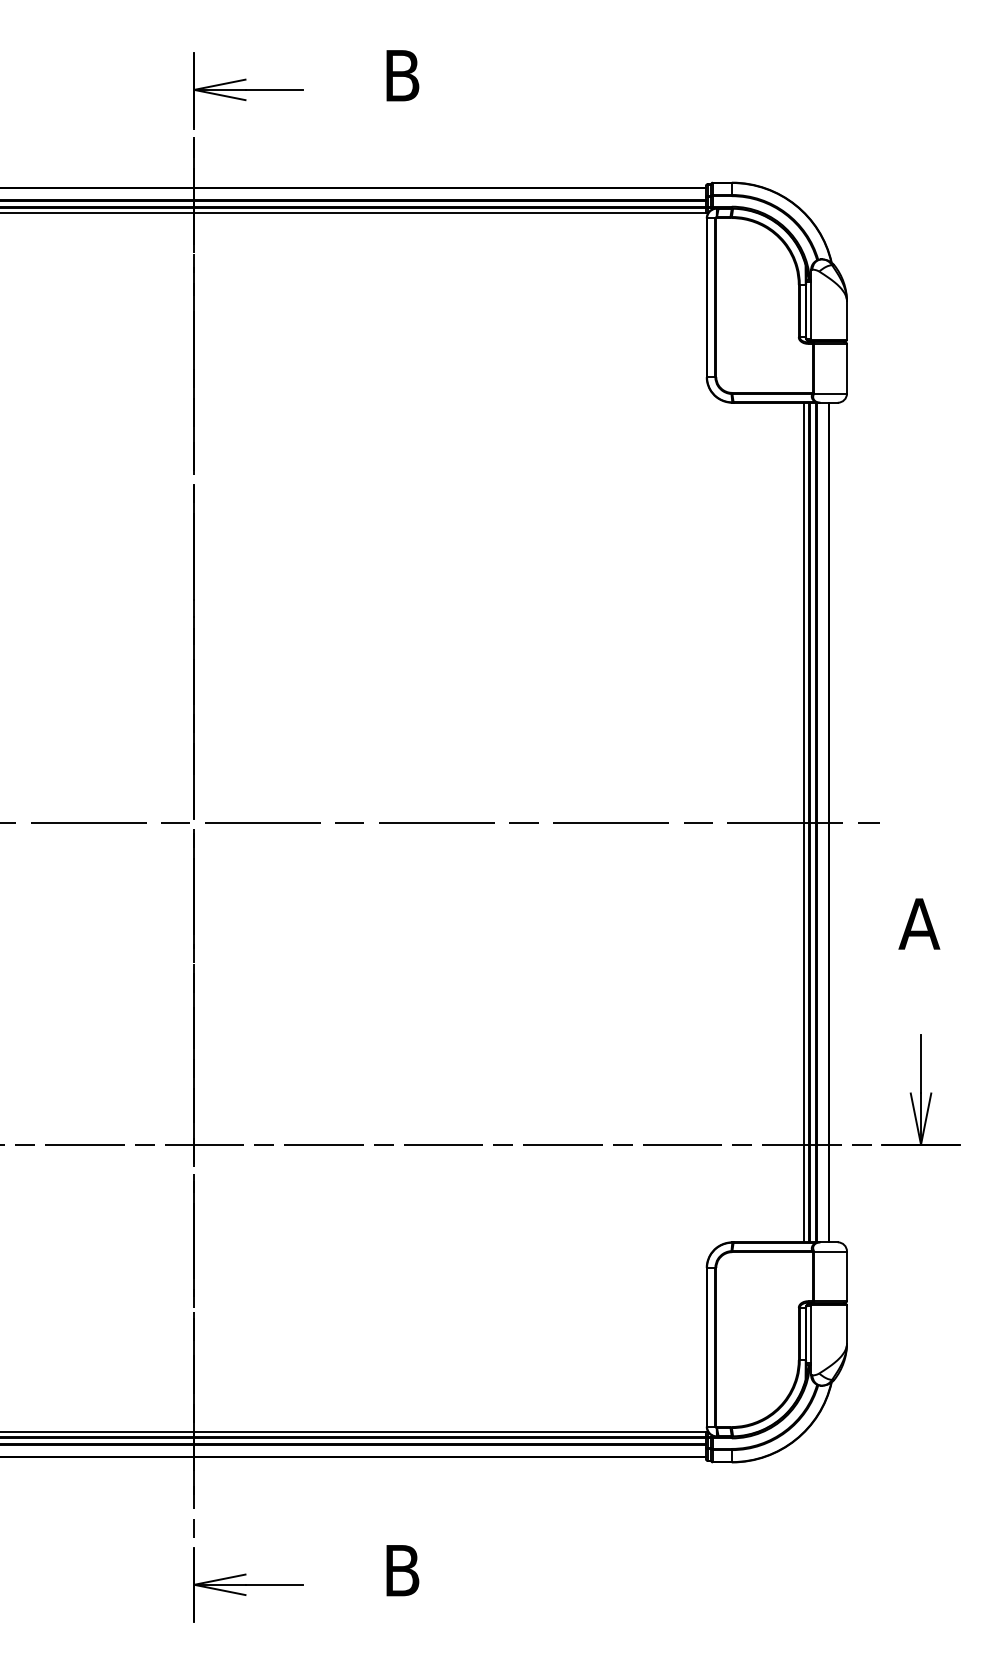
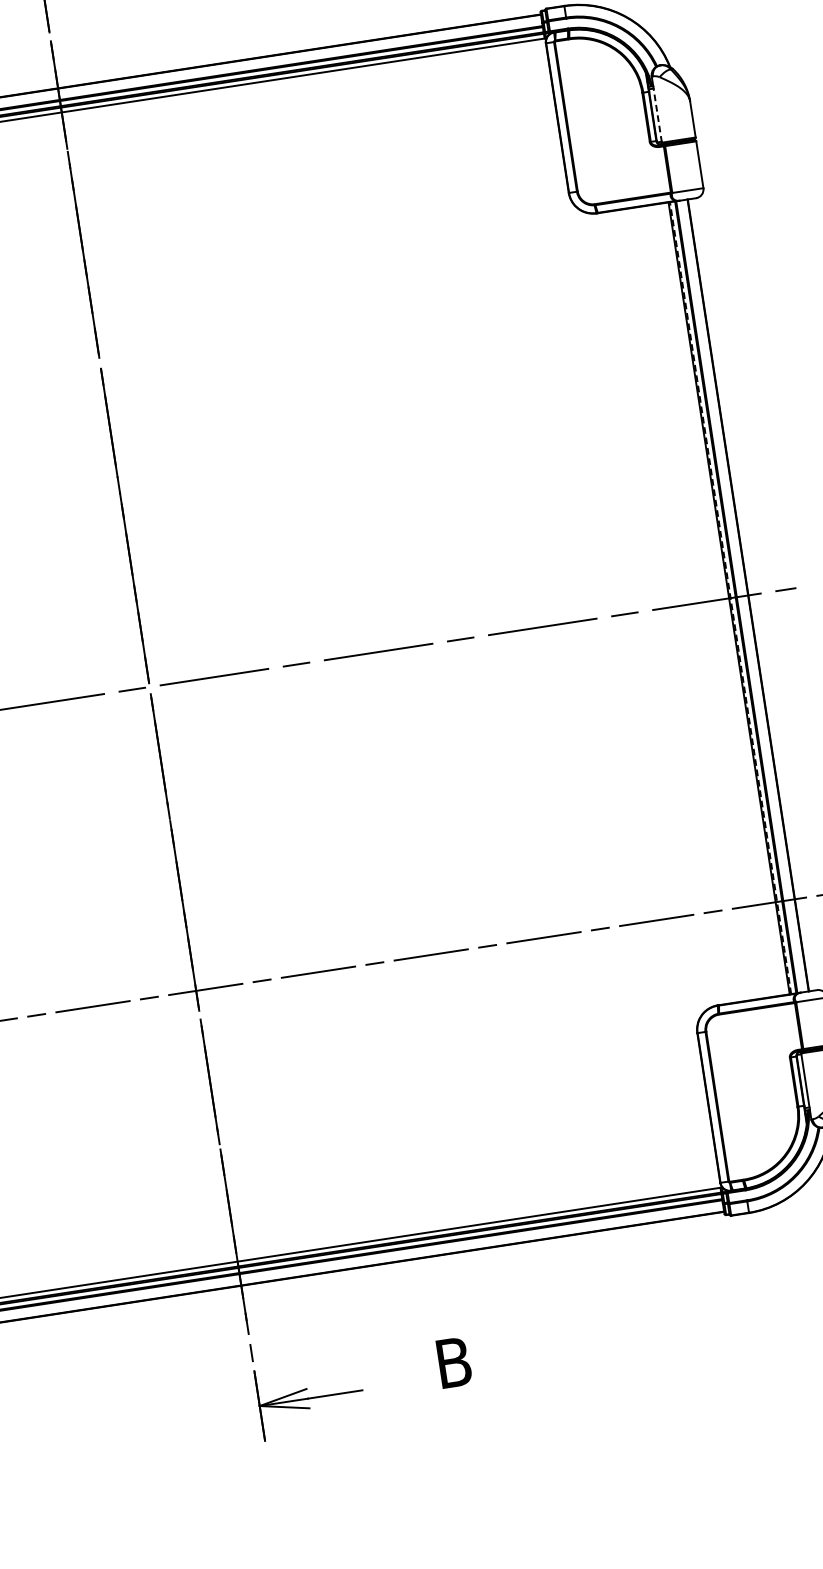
line: (811, 309) -> (657, 114), solid -> dashed
line: (803, 822) -> (724, 599), removed
line: (810, 822) -> (730, 598), solid -> dashed

